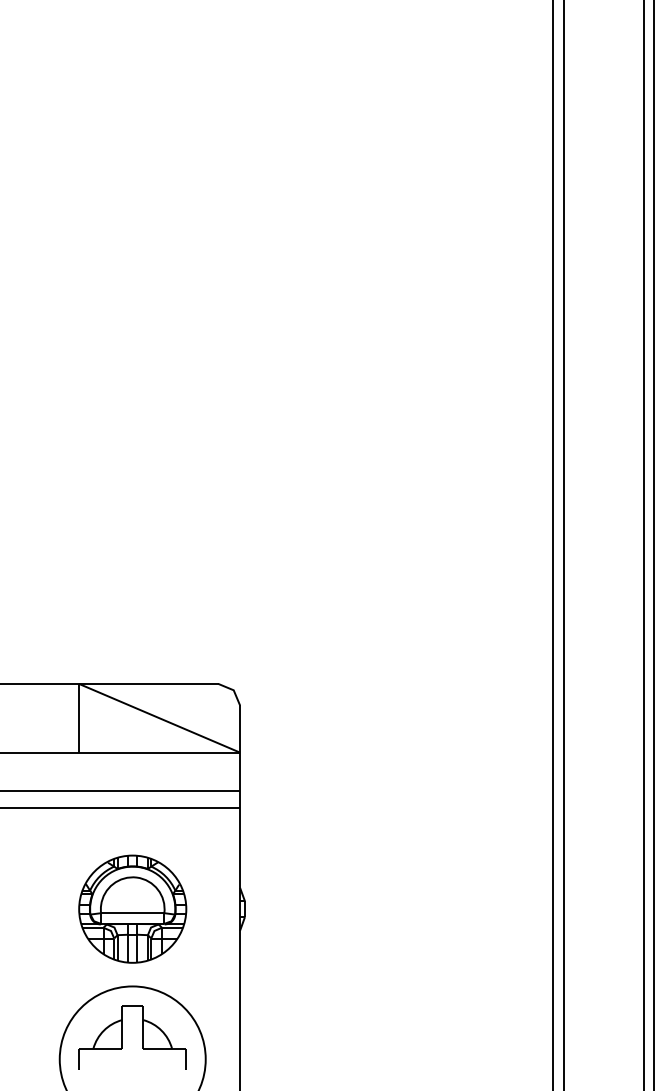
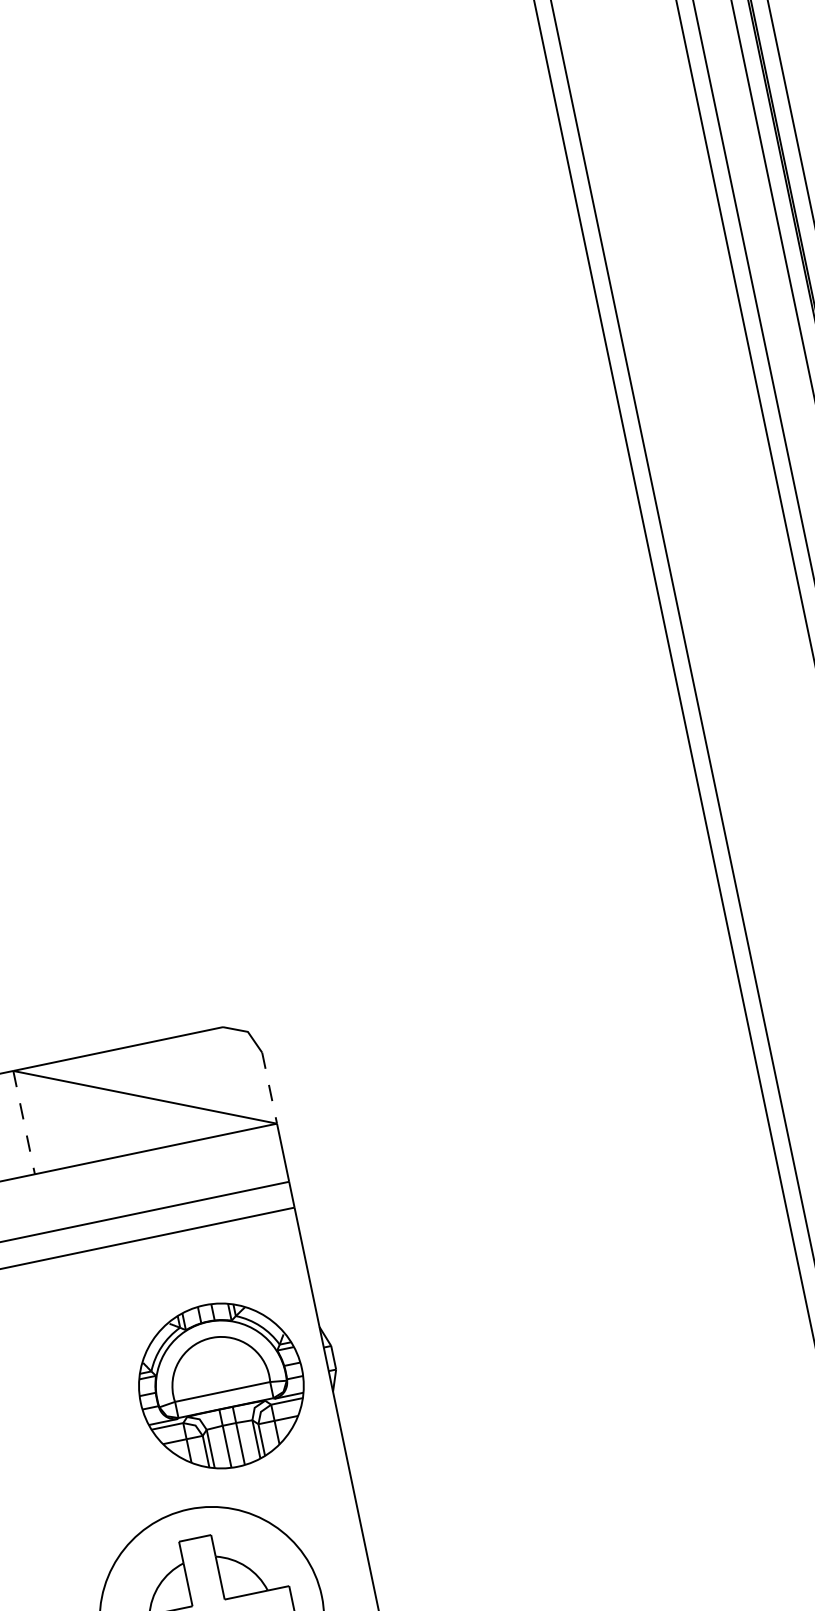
line: (79, 718) -> (24, 1122), solid -> dashed
line: (240, 729) -> (270, 1088), solid -> dashed
part: (132, 908) -> (220, 1384), moved

